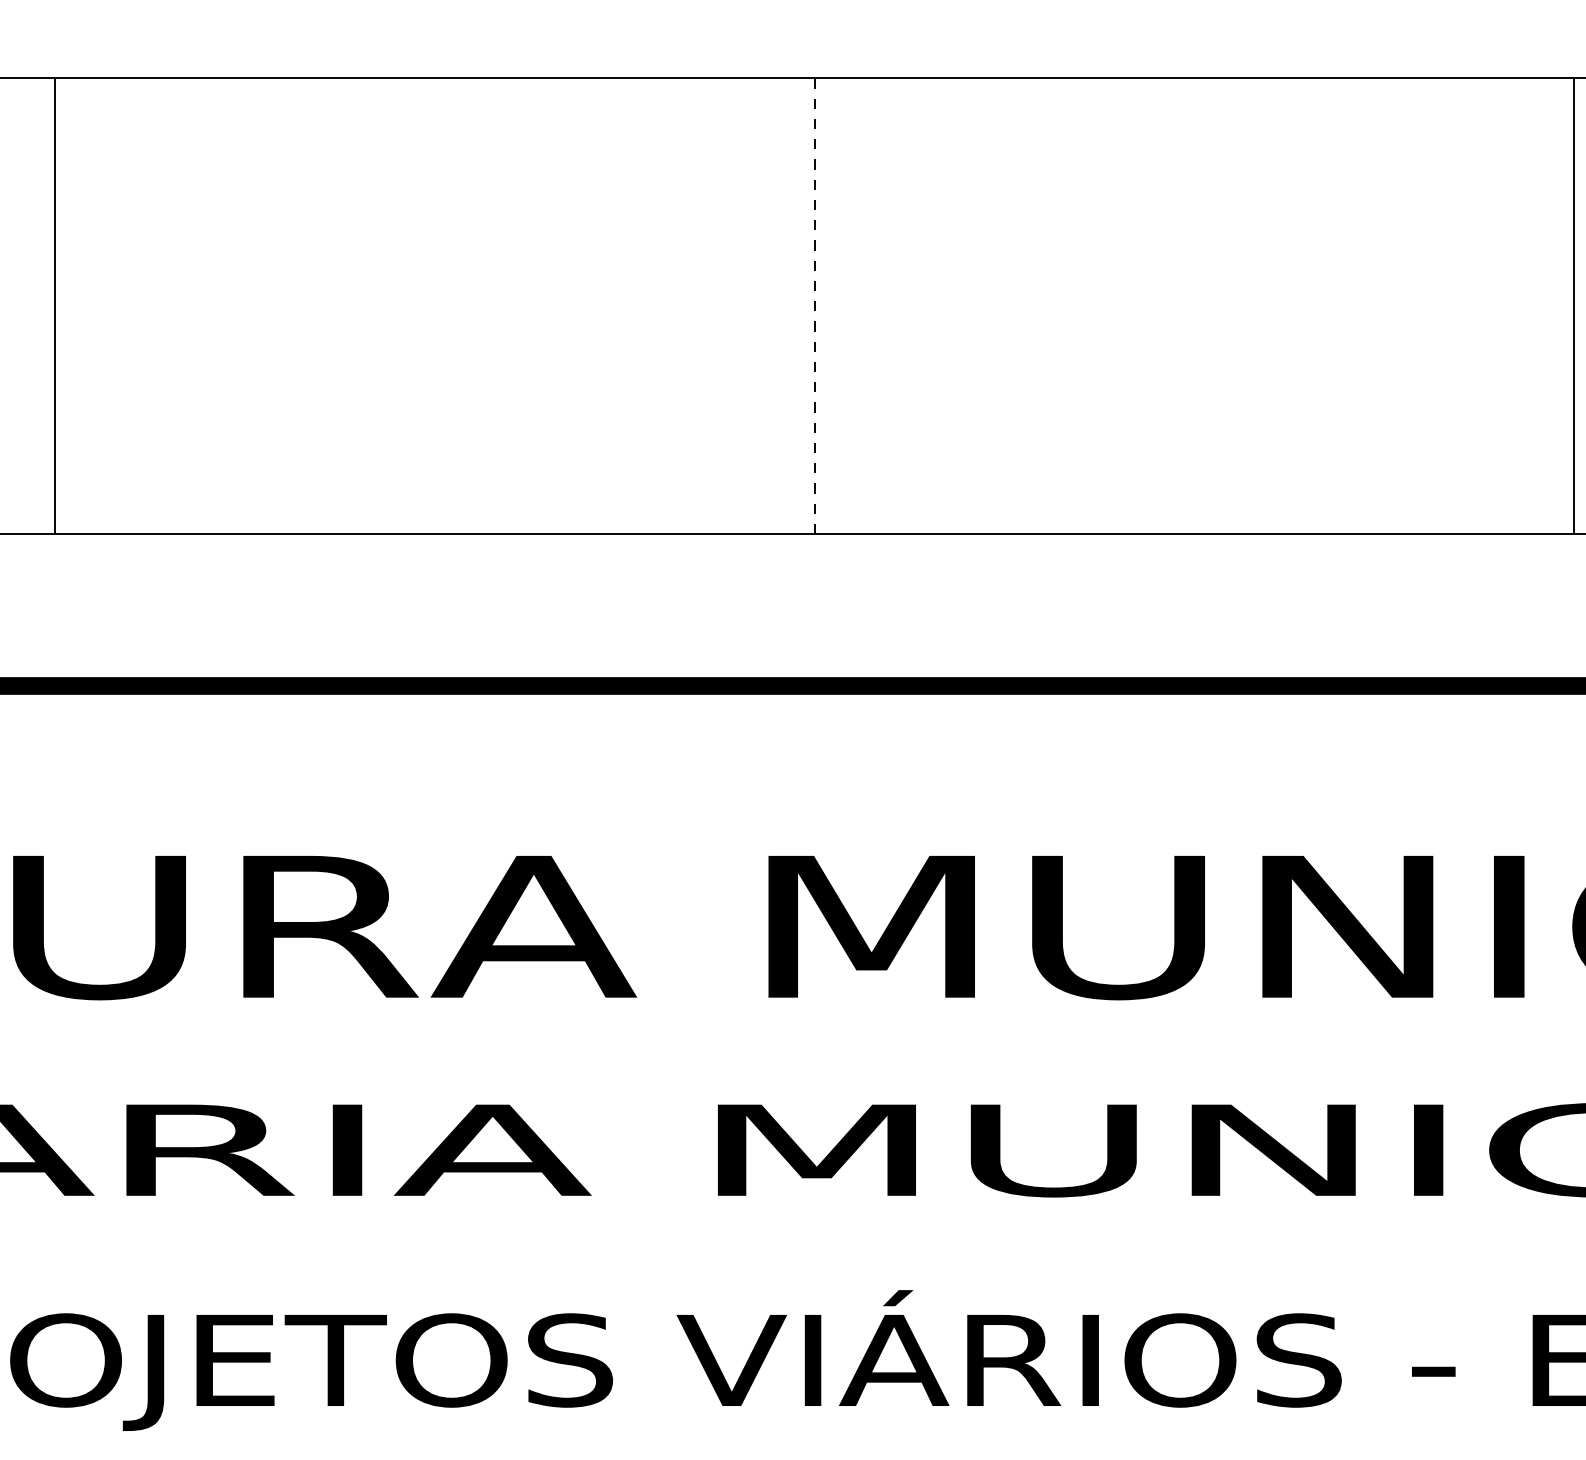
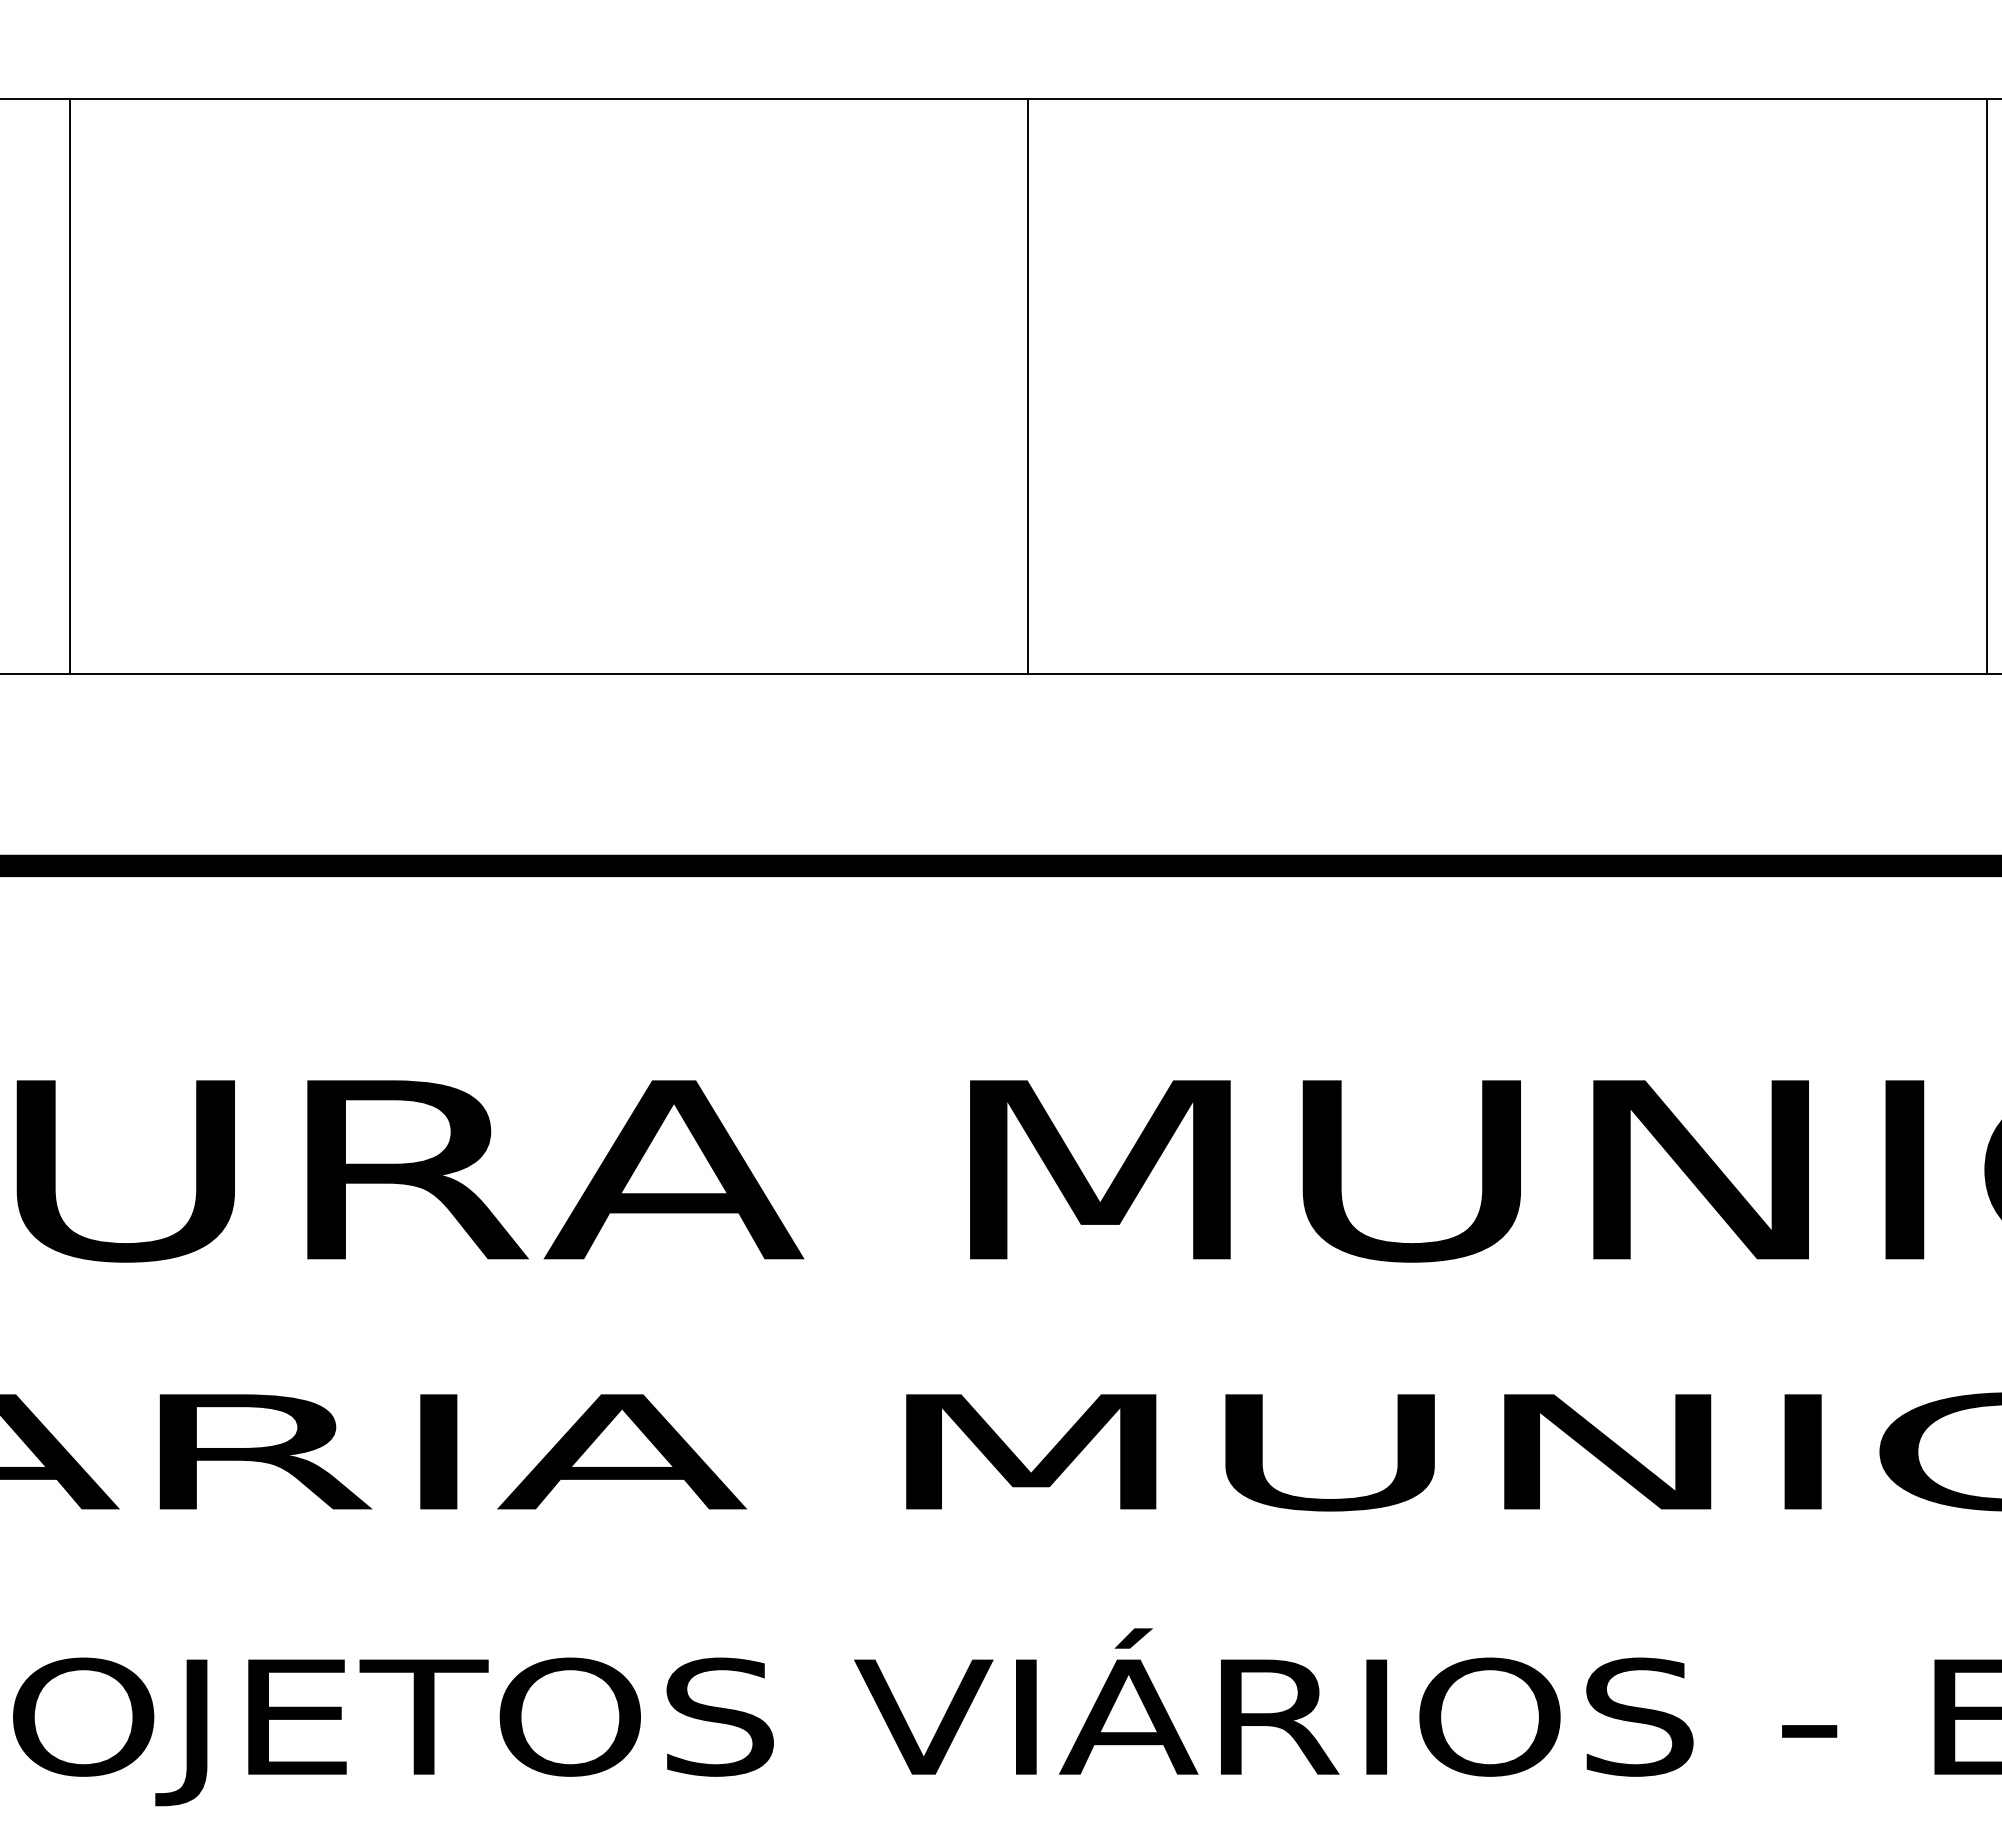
line: (814, 306) -> (1028, 386), dashed -> solid

